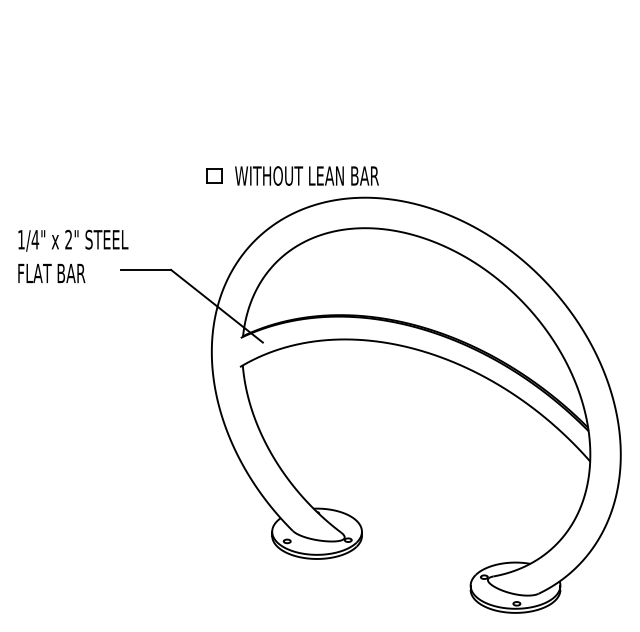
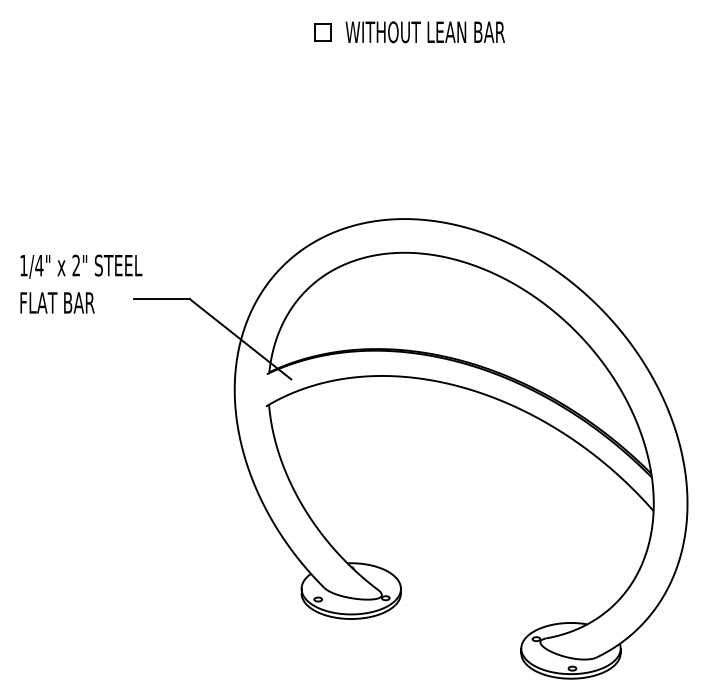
part: (292, 175) -> (409, 31), moved

